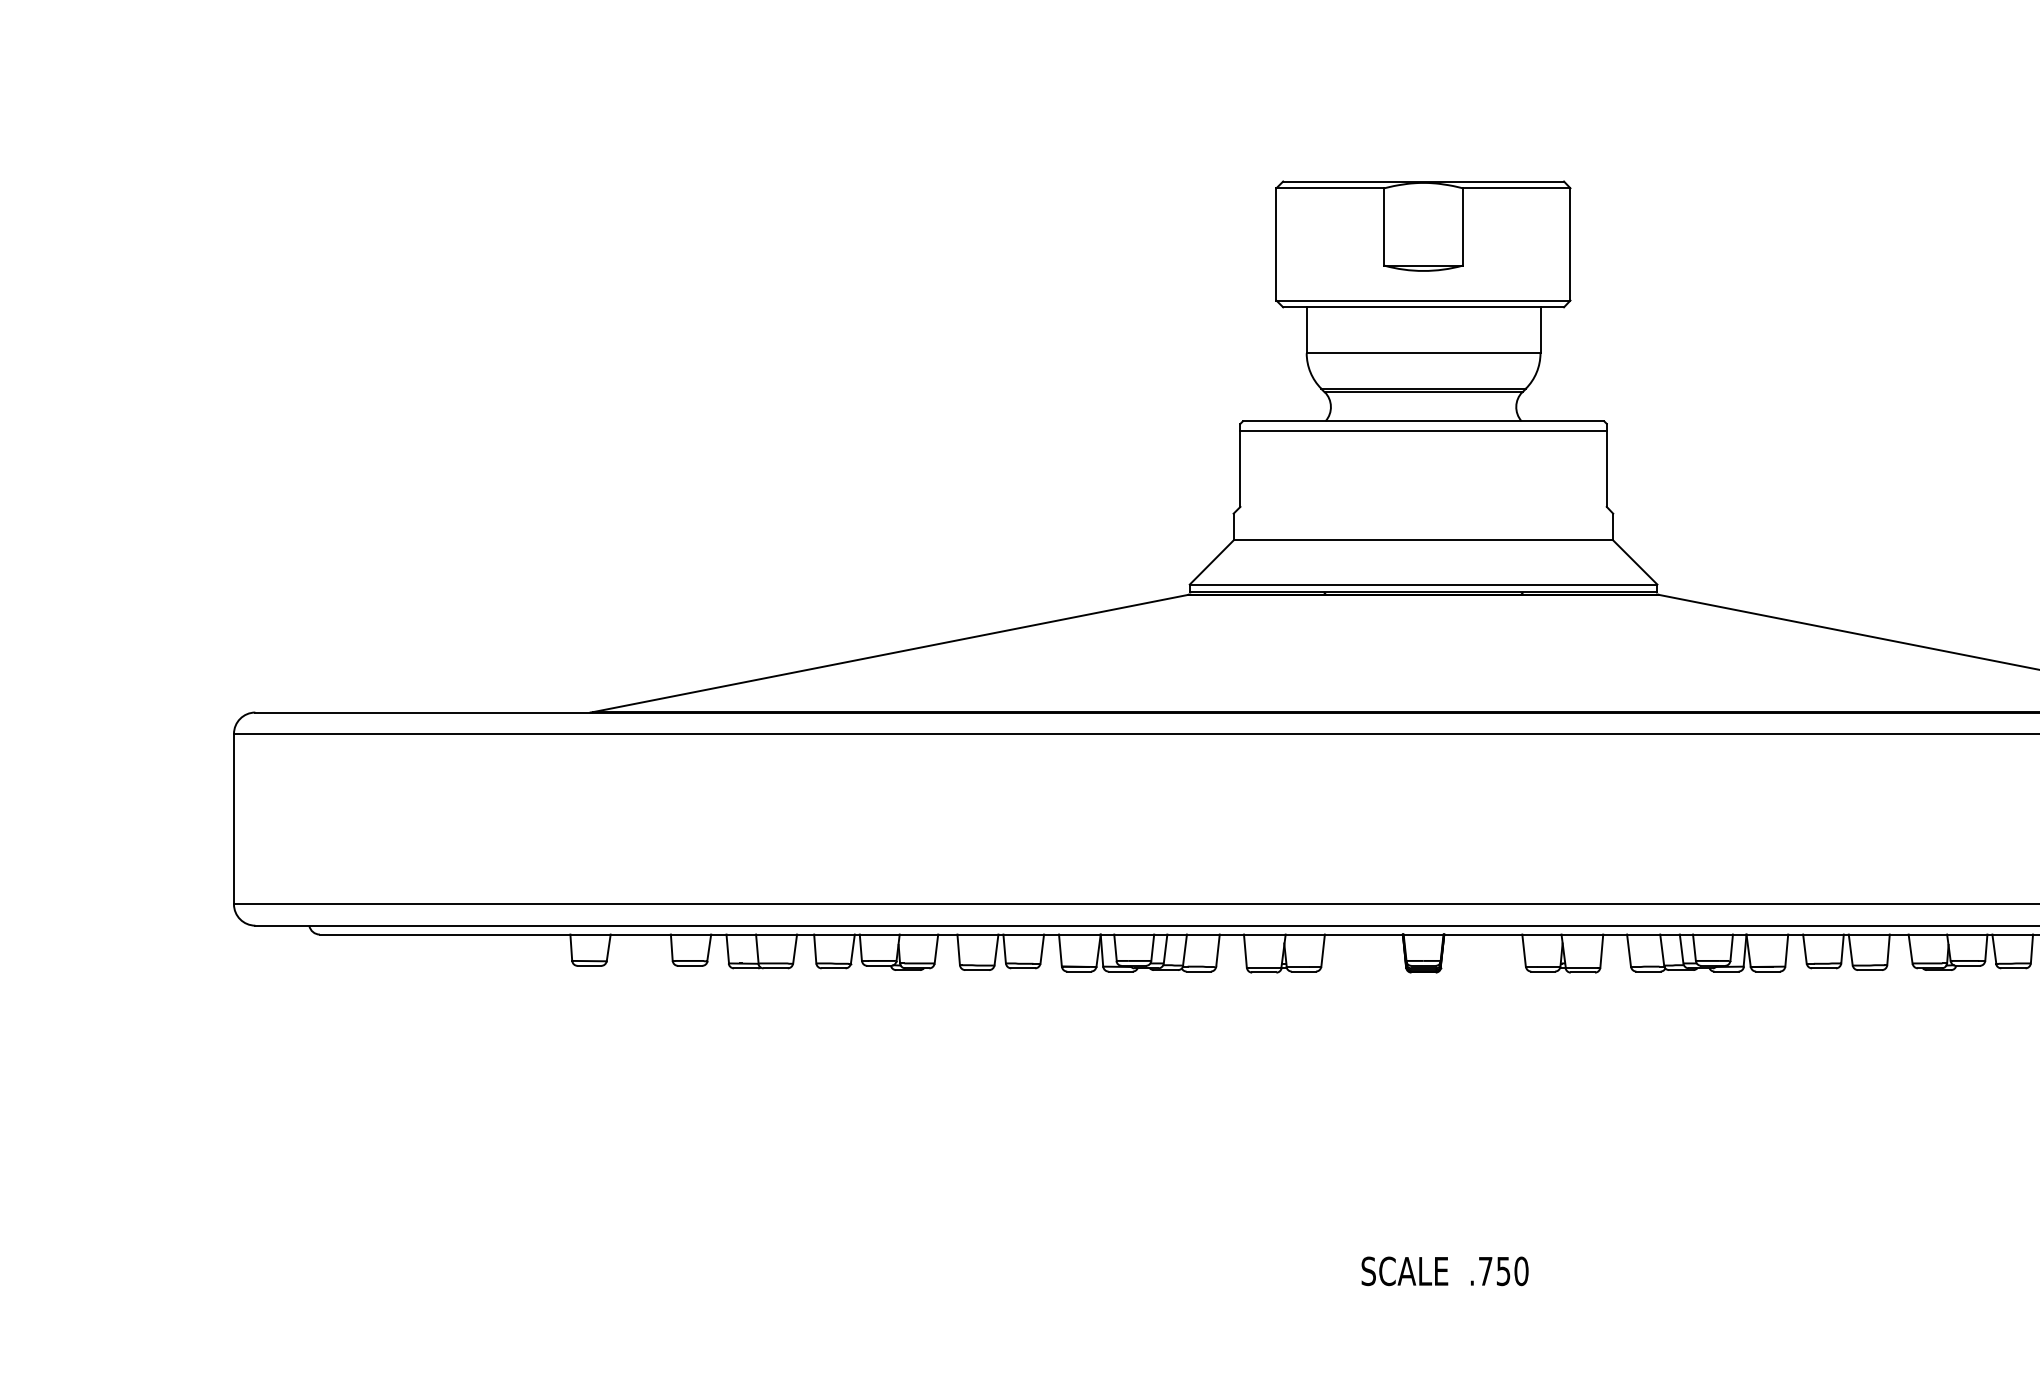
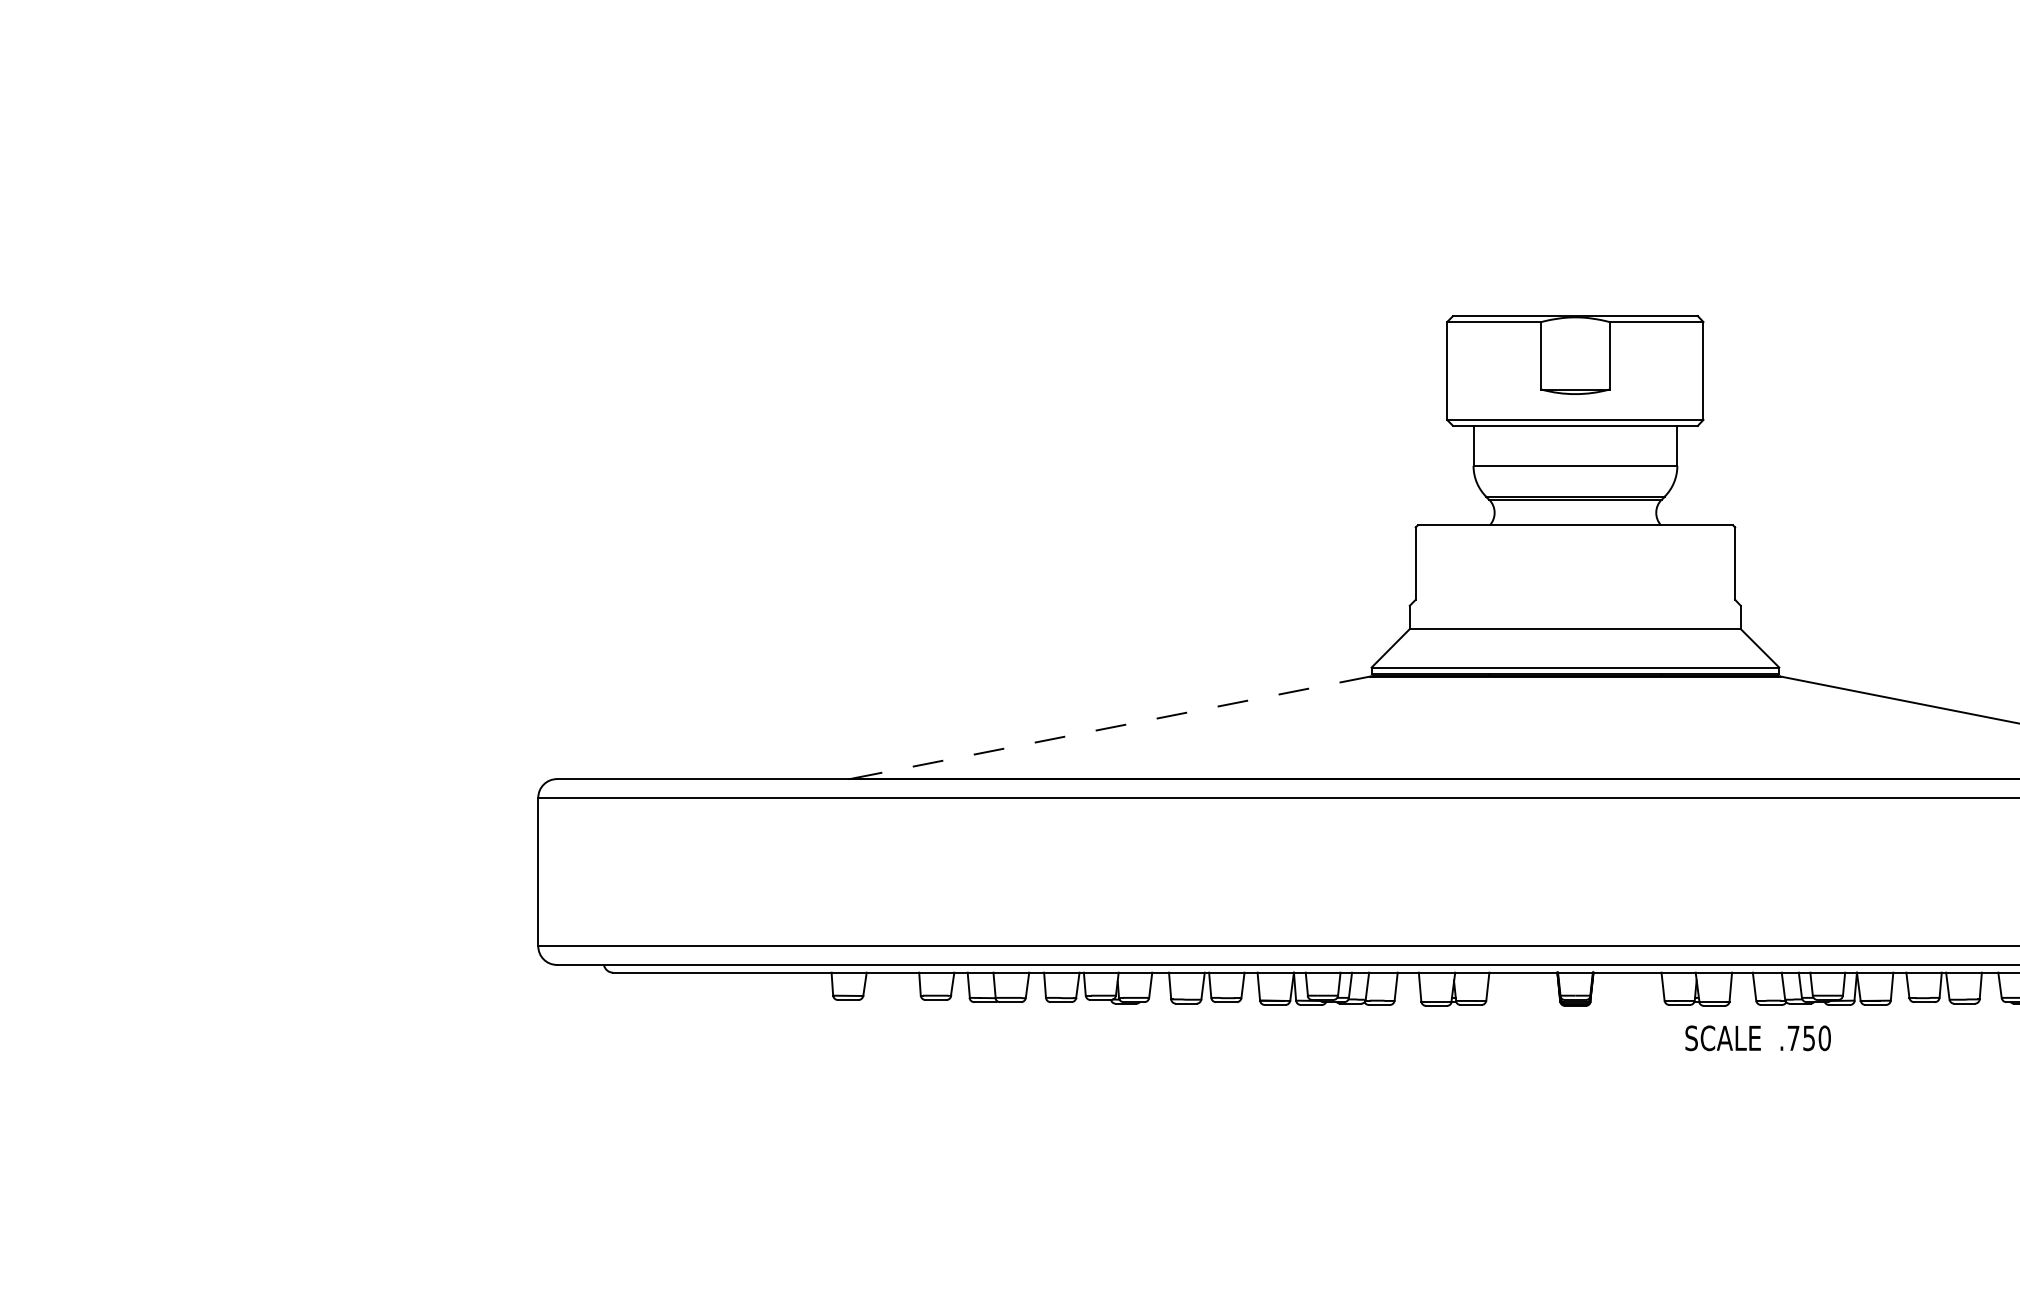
line: (1423, 430) -> (1575, 533), removed
line: (890, 653) -> (1110, 727), solid -> dashed
text: (1444, 1271) -> (1757, 1038), moved

